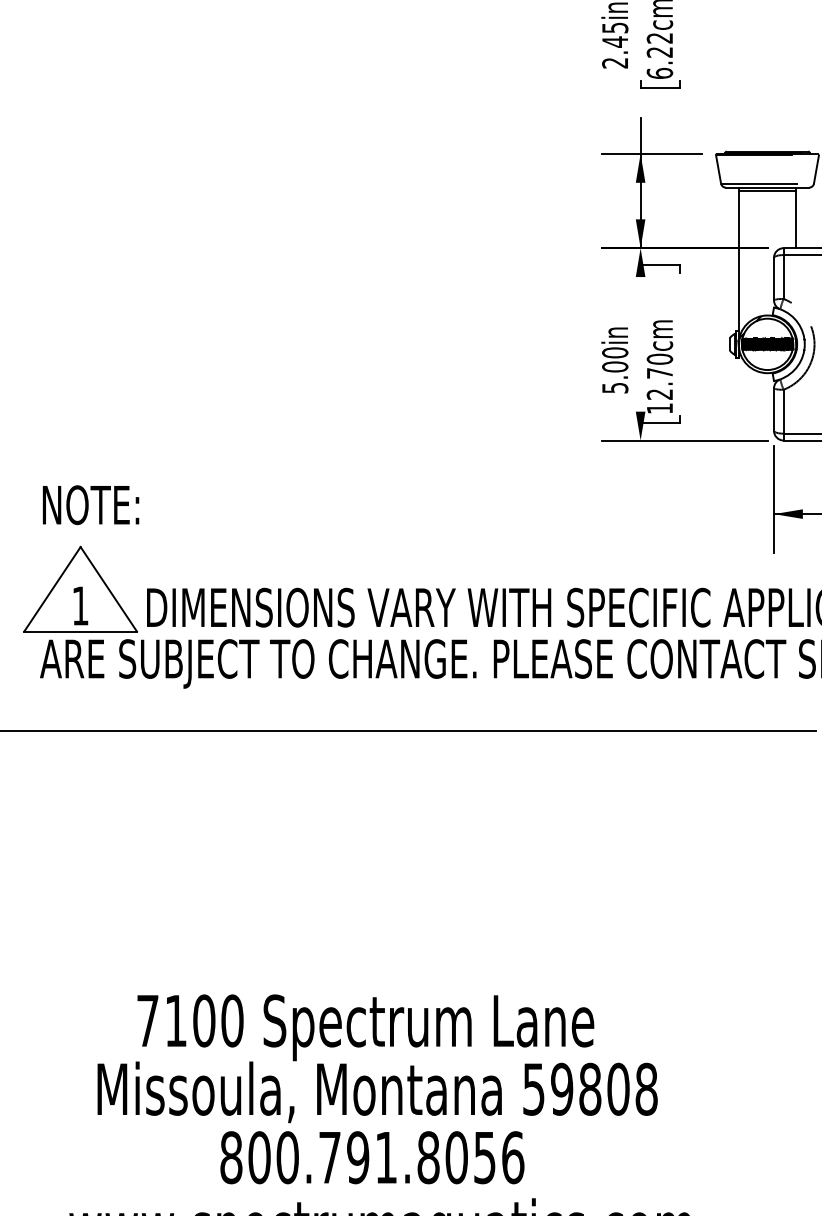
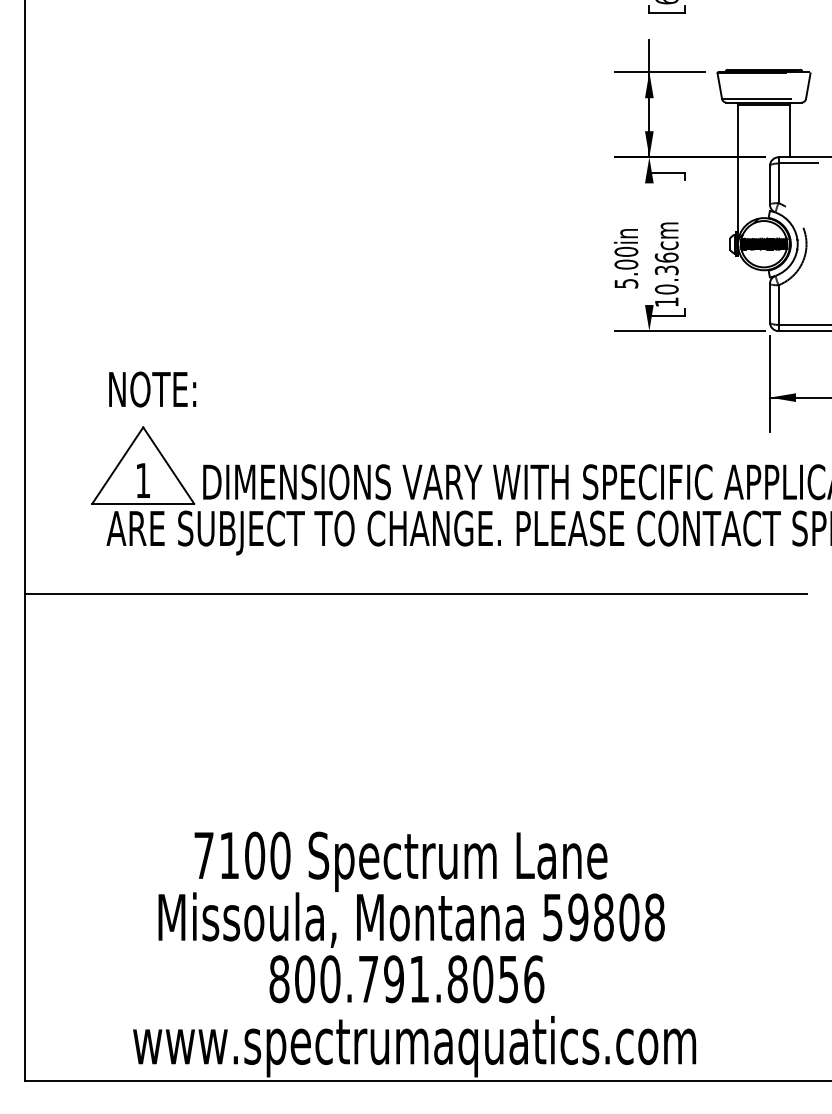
text: (659, 376) -> (666, 273), 12.70cm -> 10.36cm

